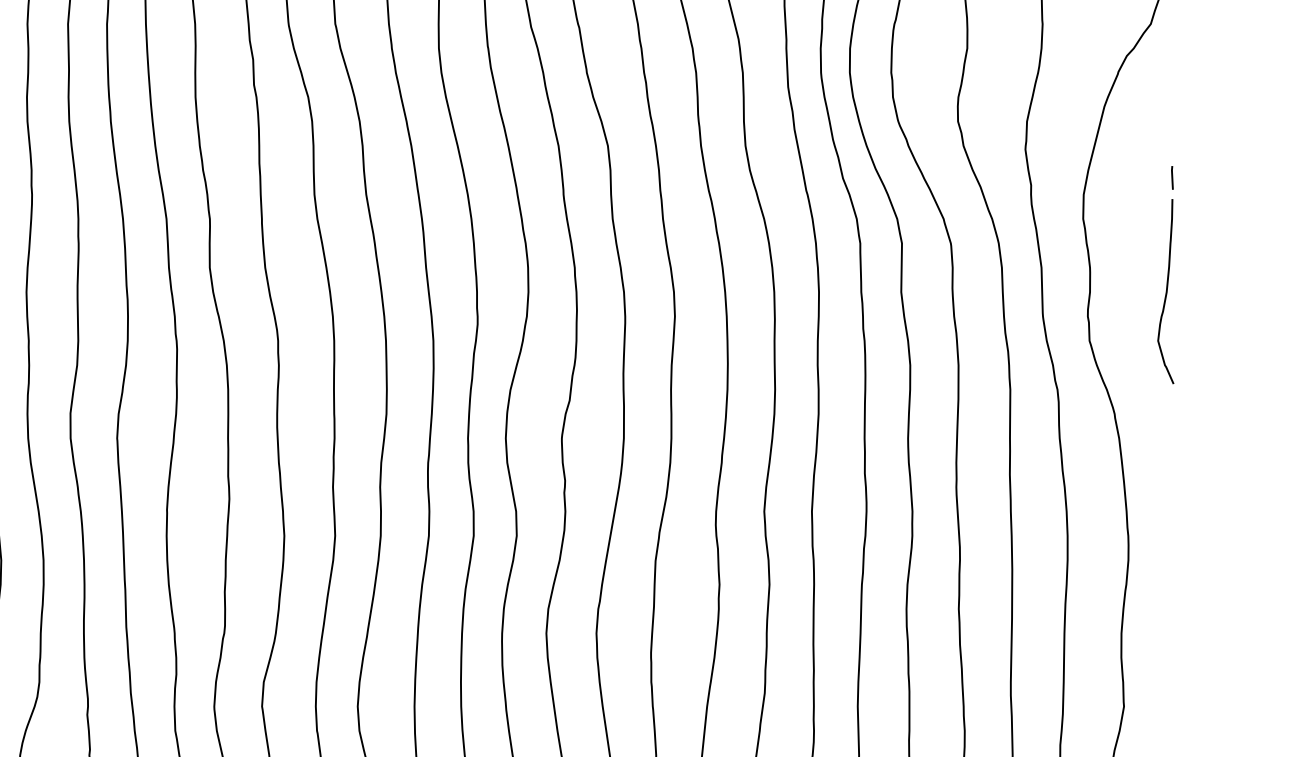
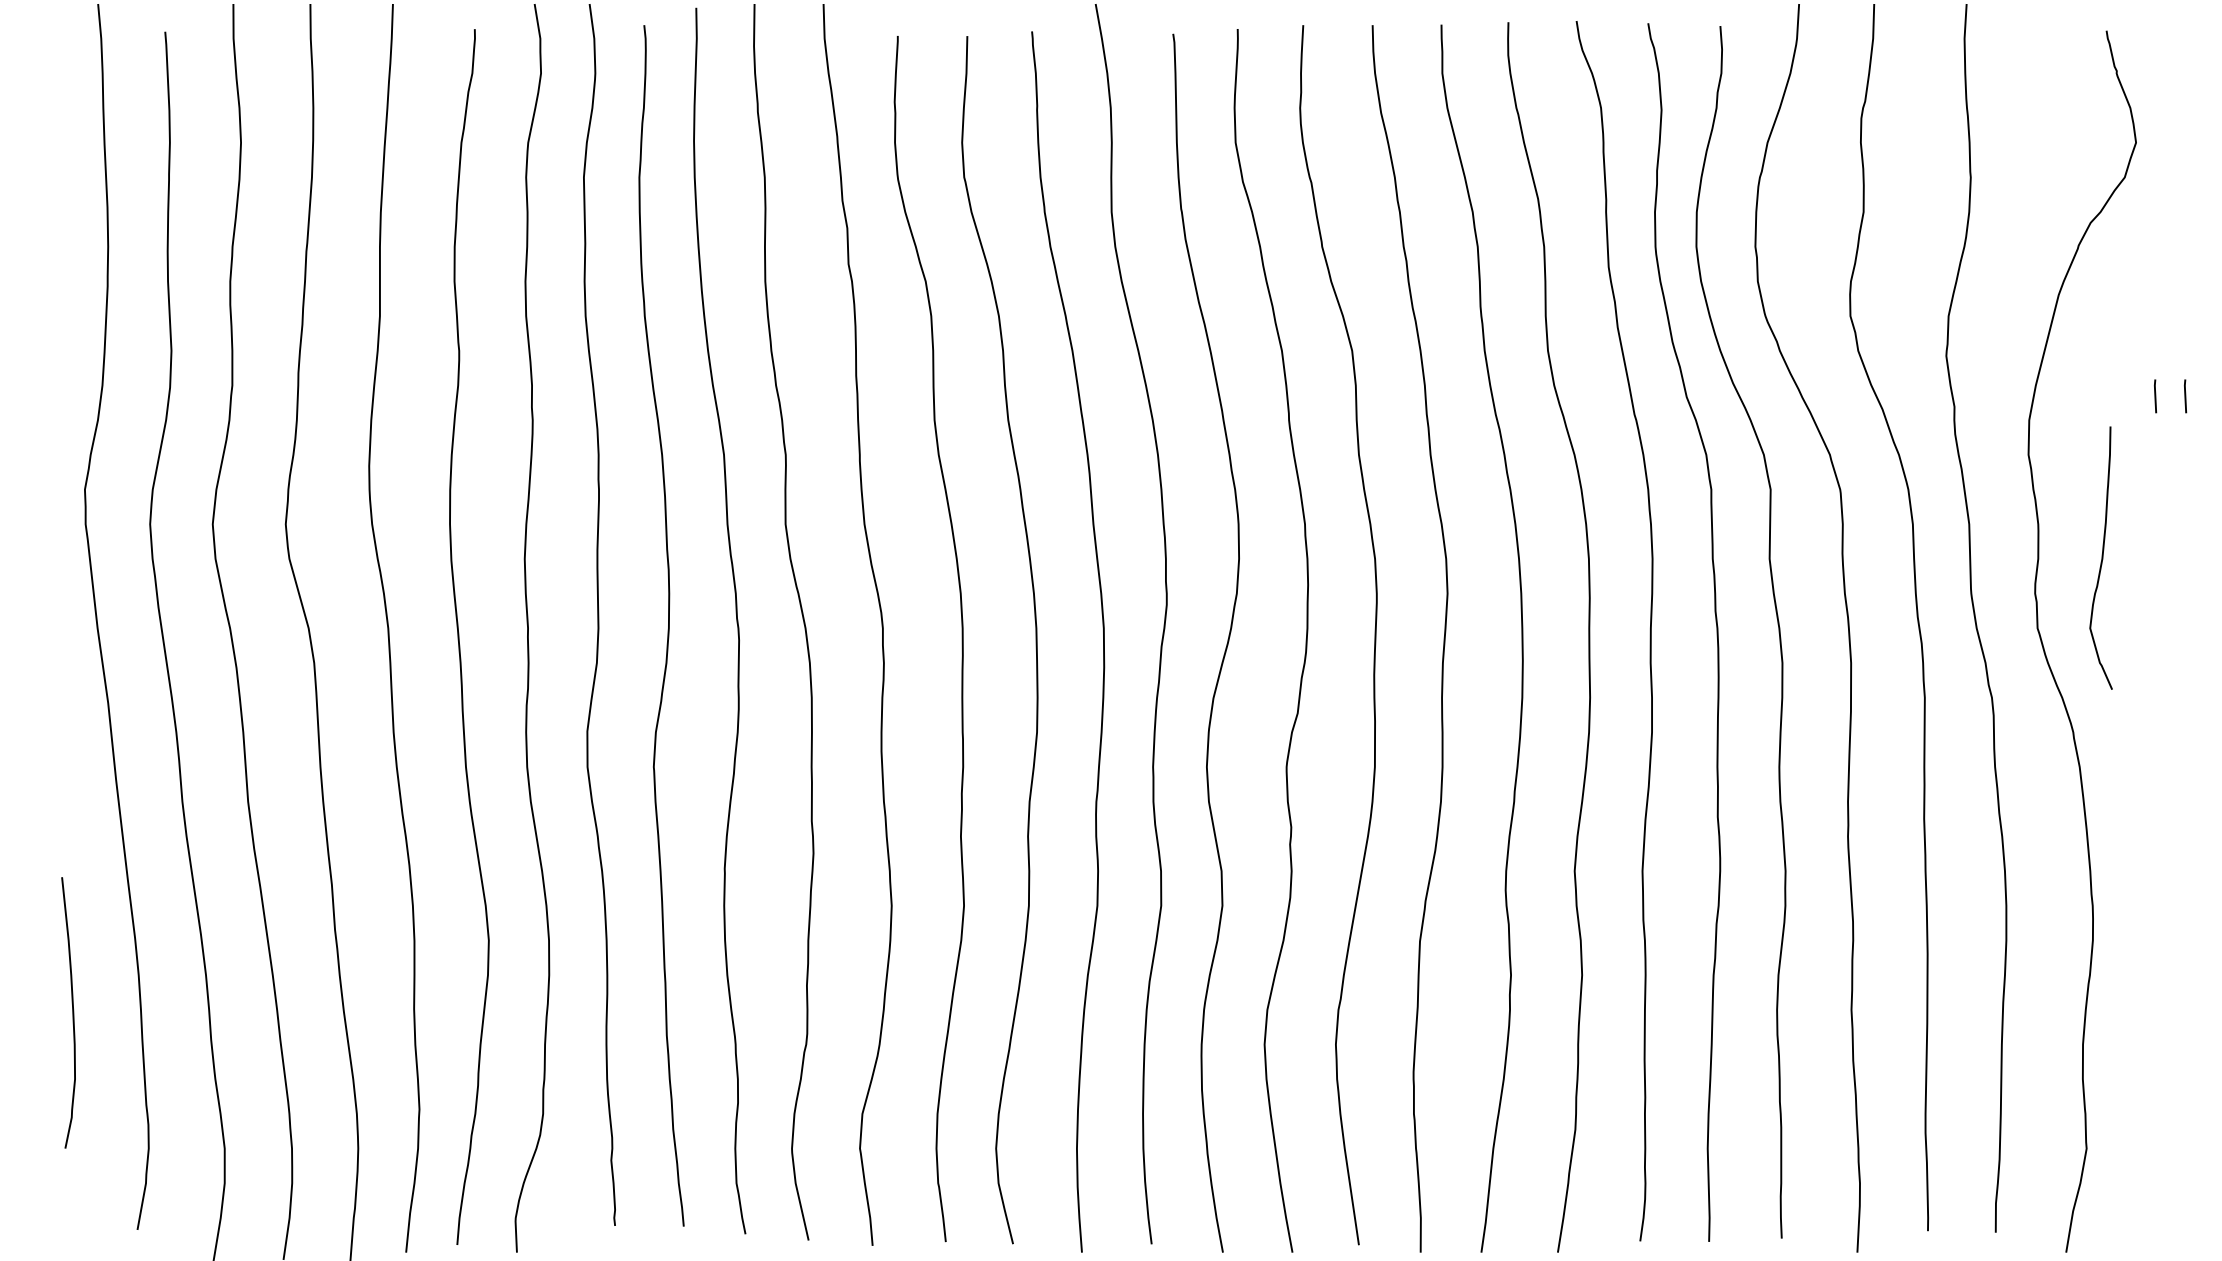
line: (1193, 178) -> (2185, 396), added
curve: (1166, 291) -> (2101, 557), moved

